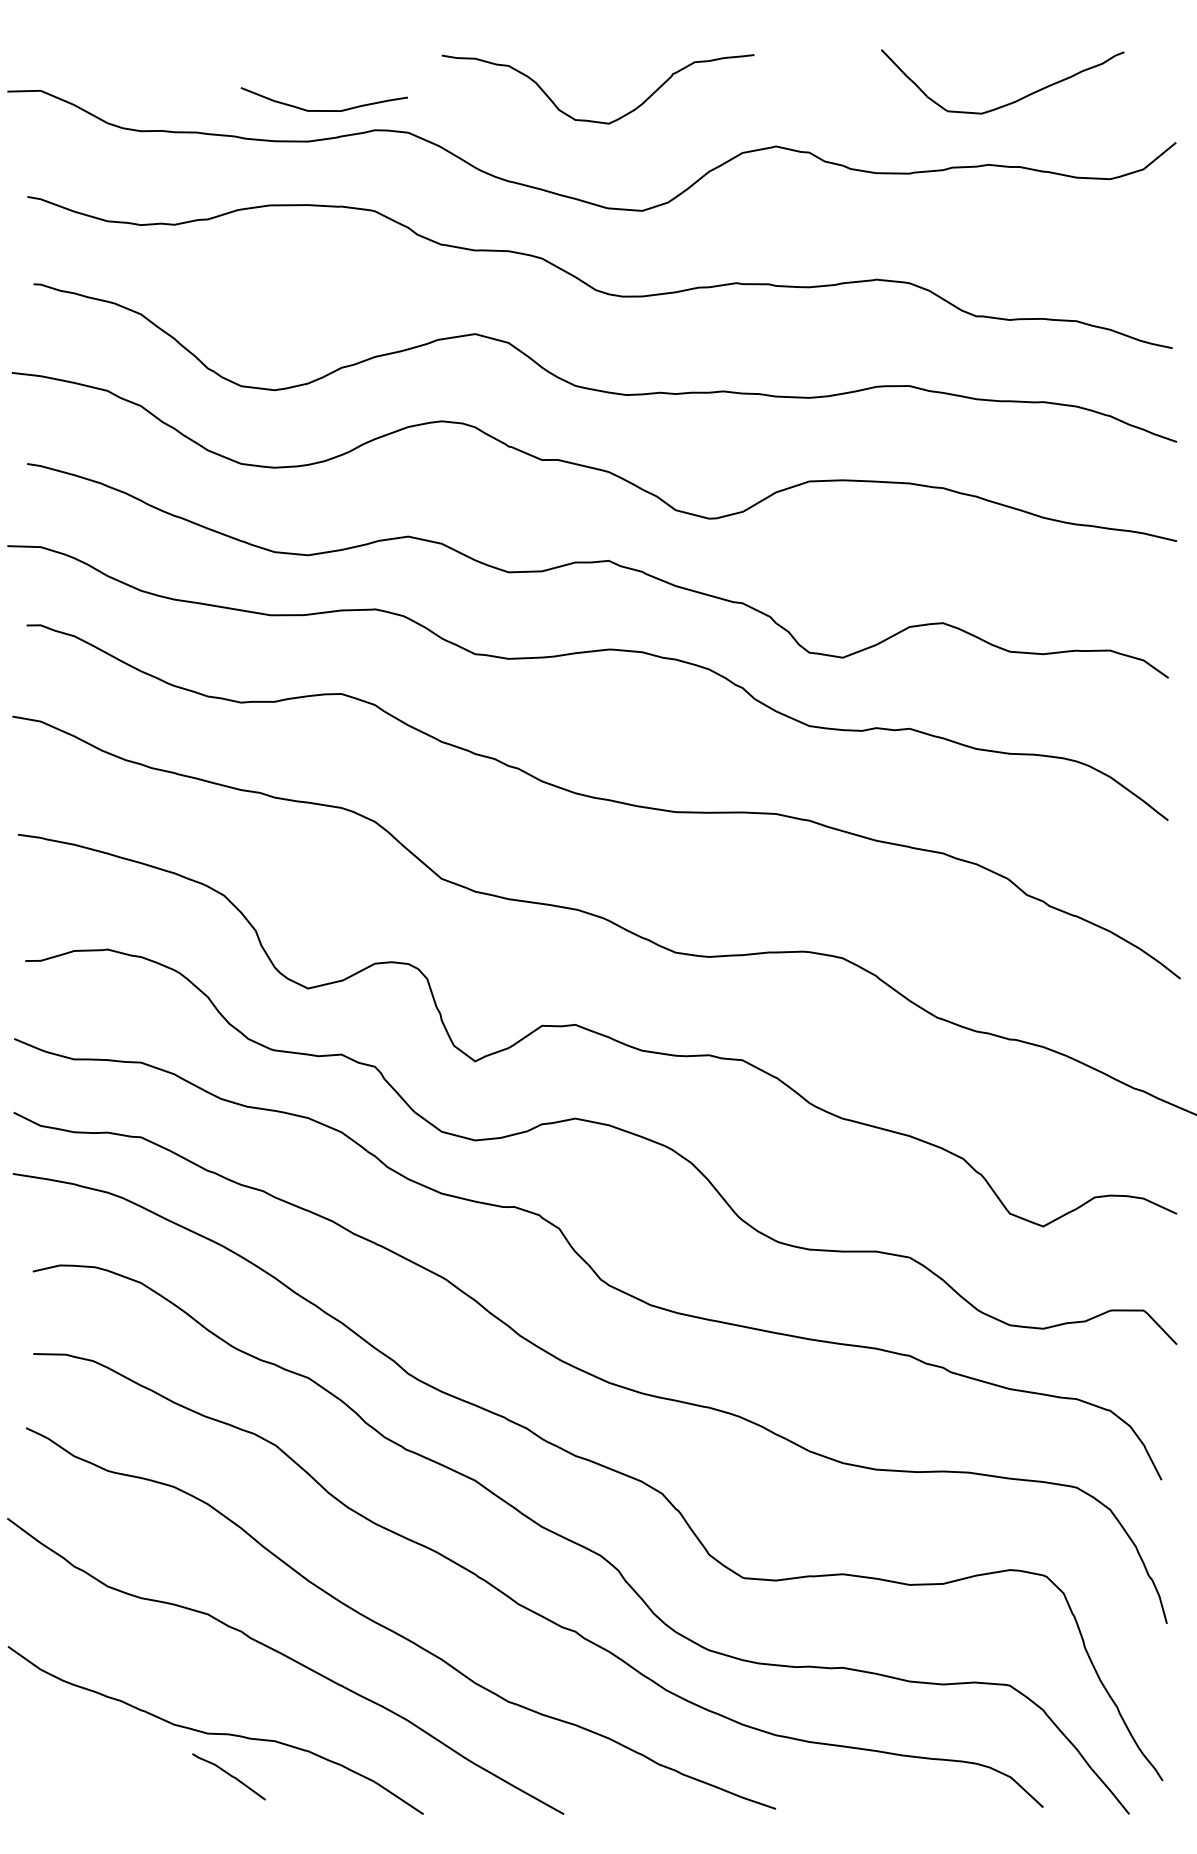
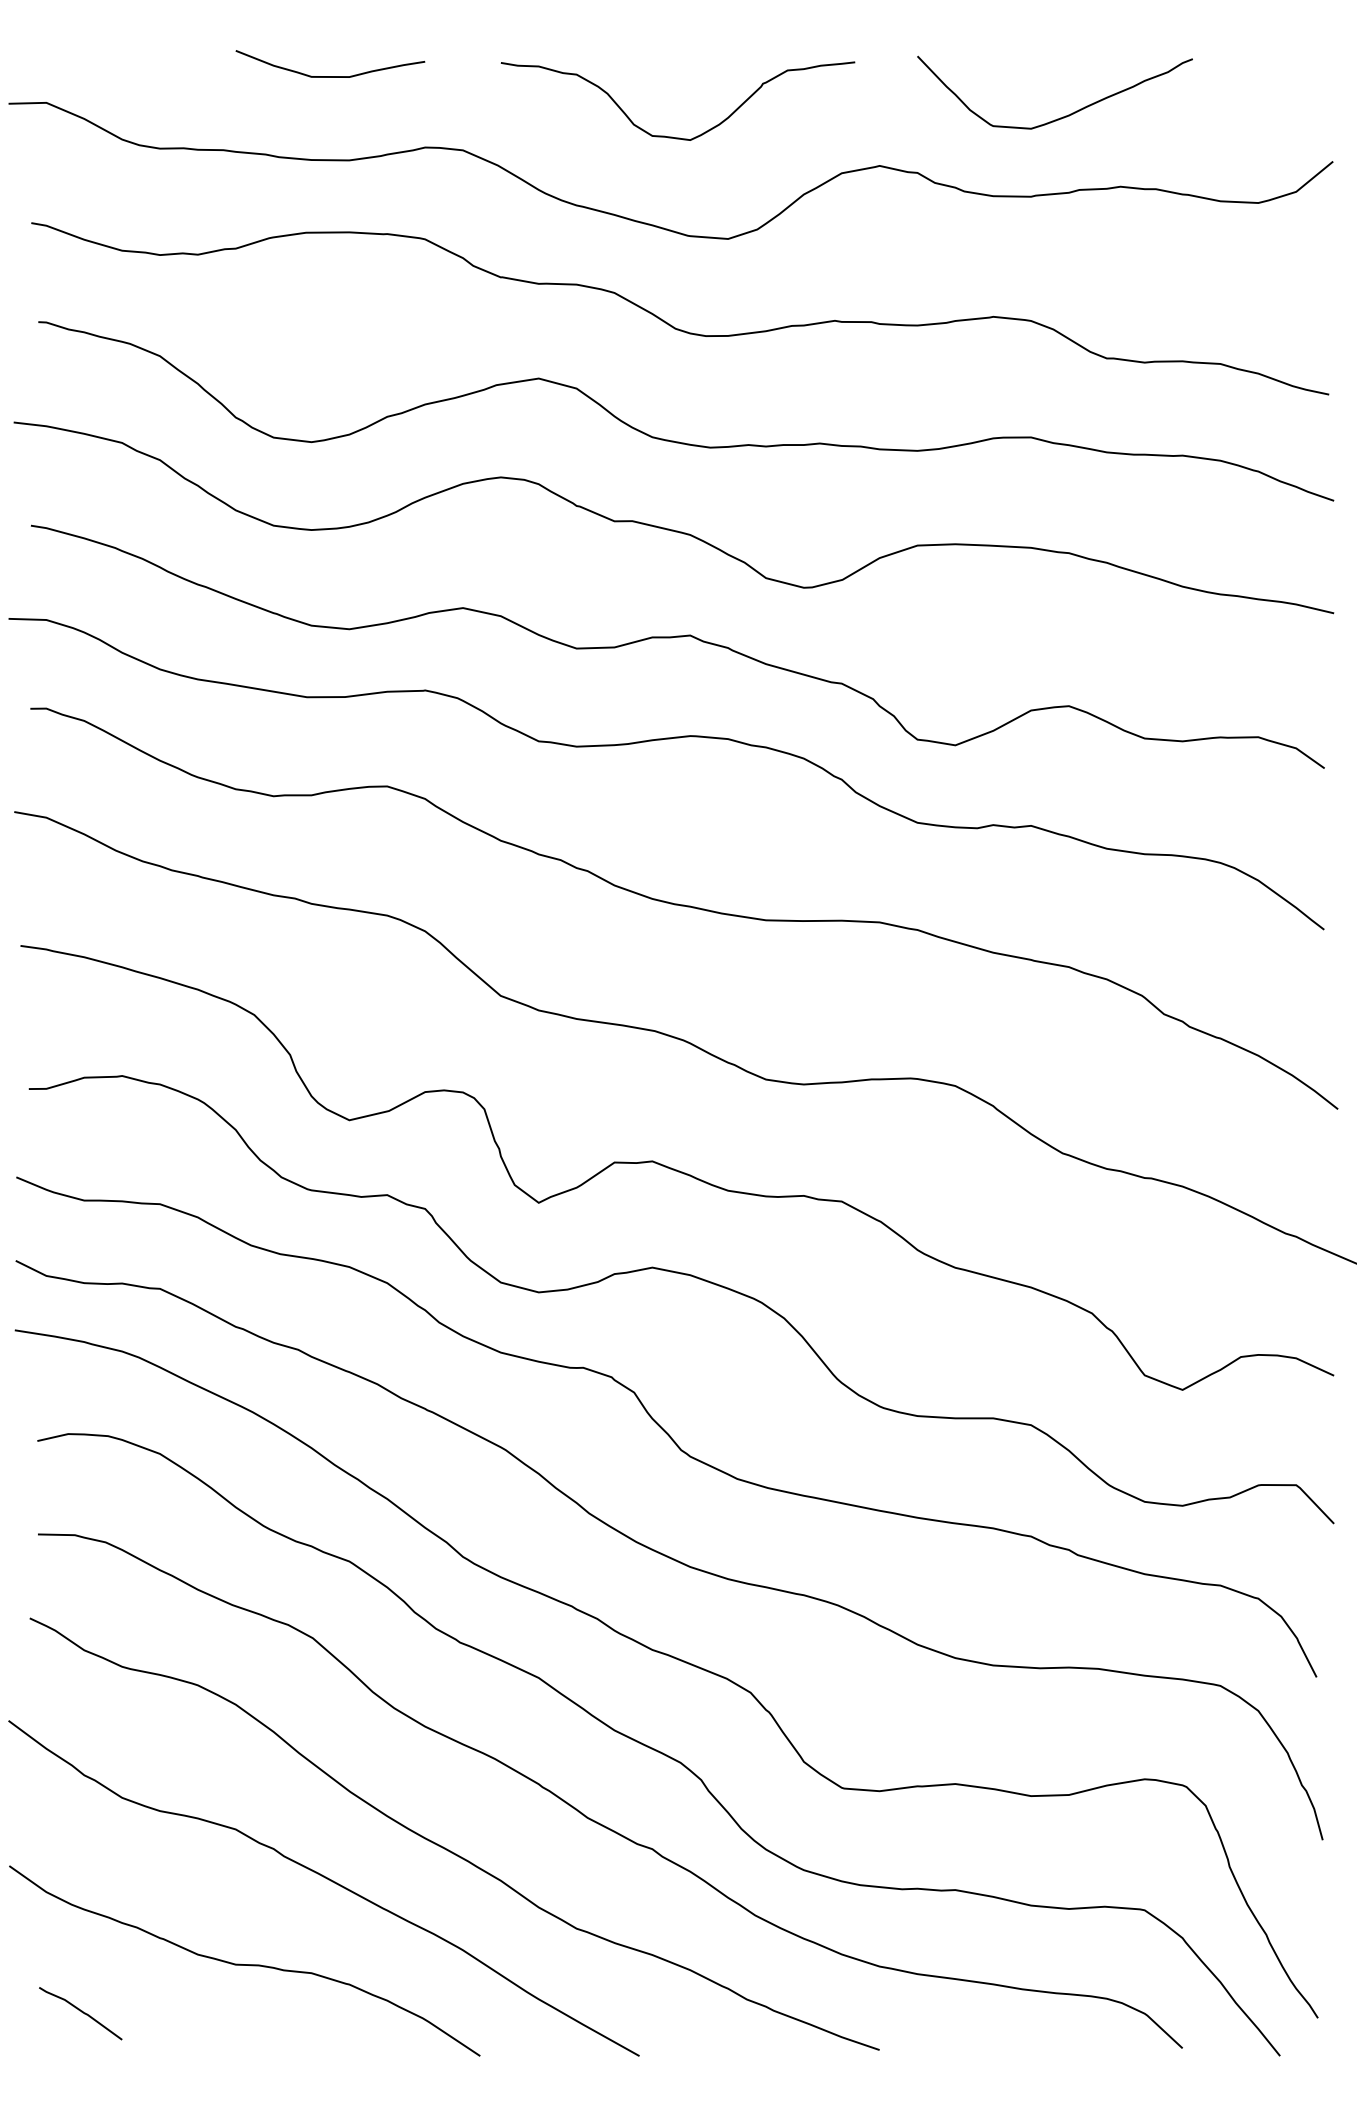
curve: (1010, 102) -> (1063, 116), moved
curve: (323, 110) -> (329, 76), moved
curve: (228, 1775) -> (80, 2012), moved

